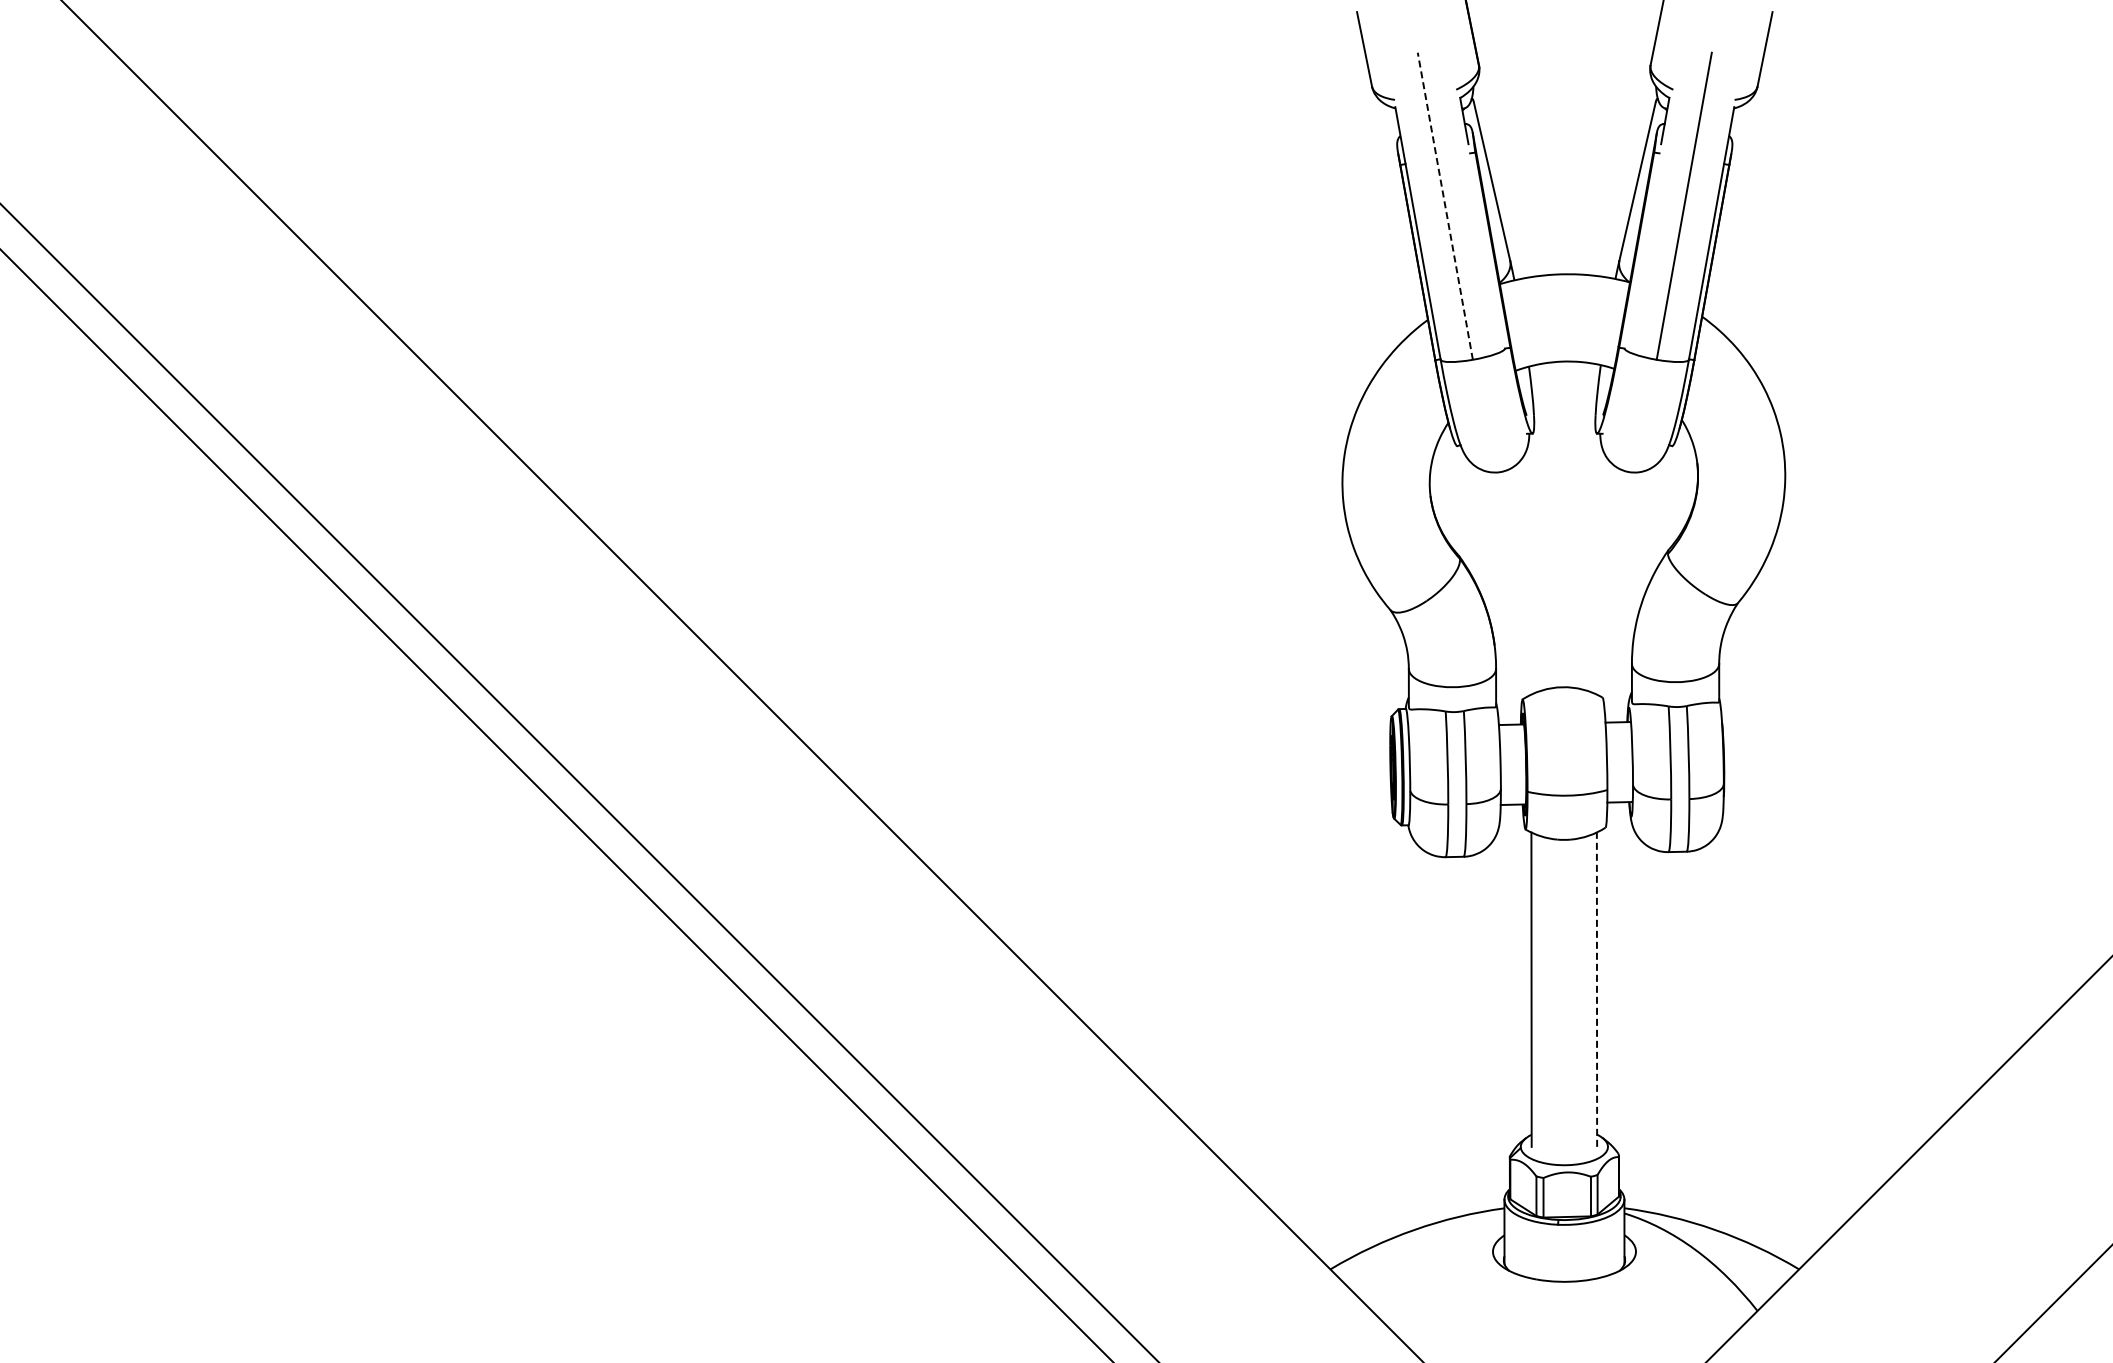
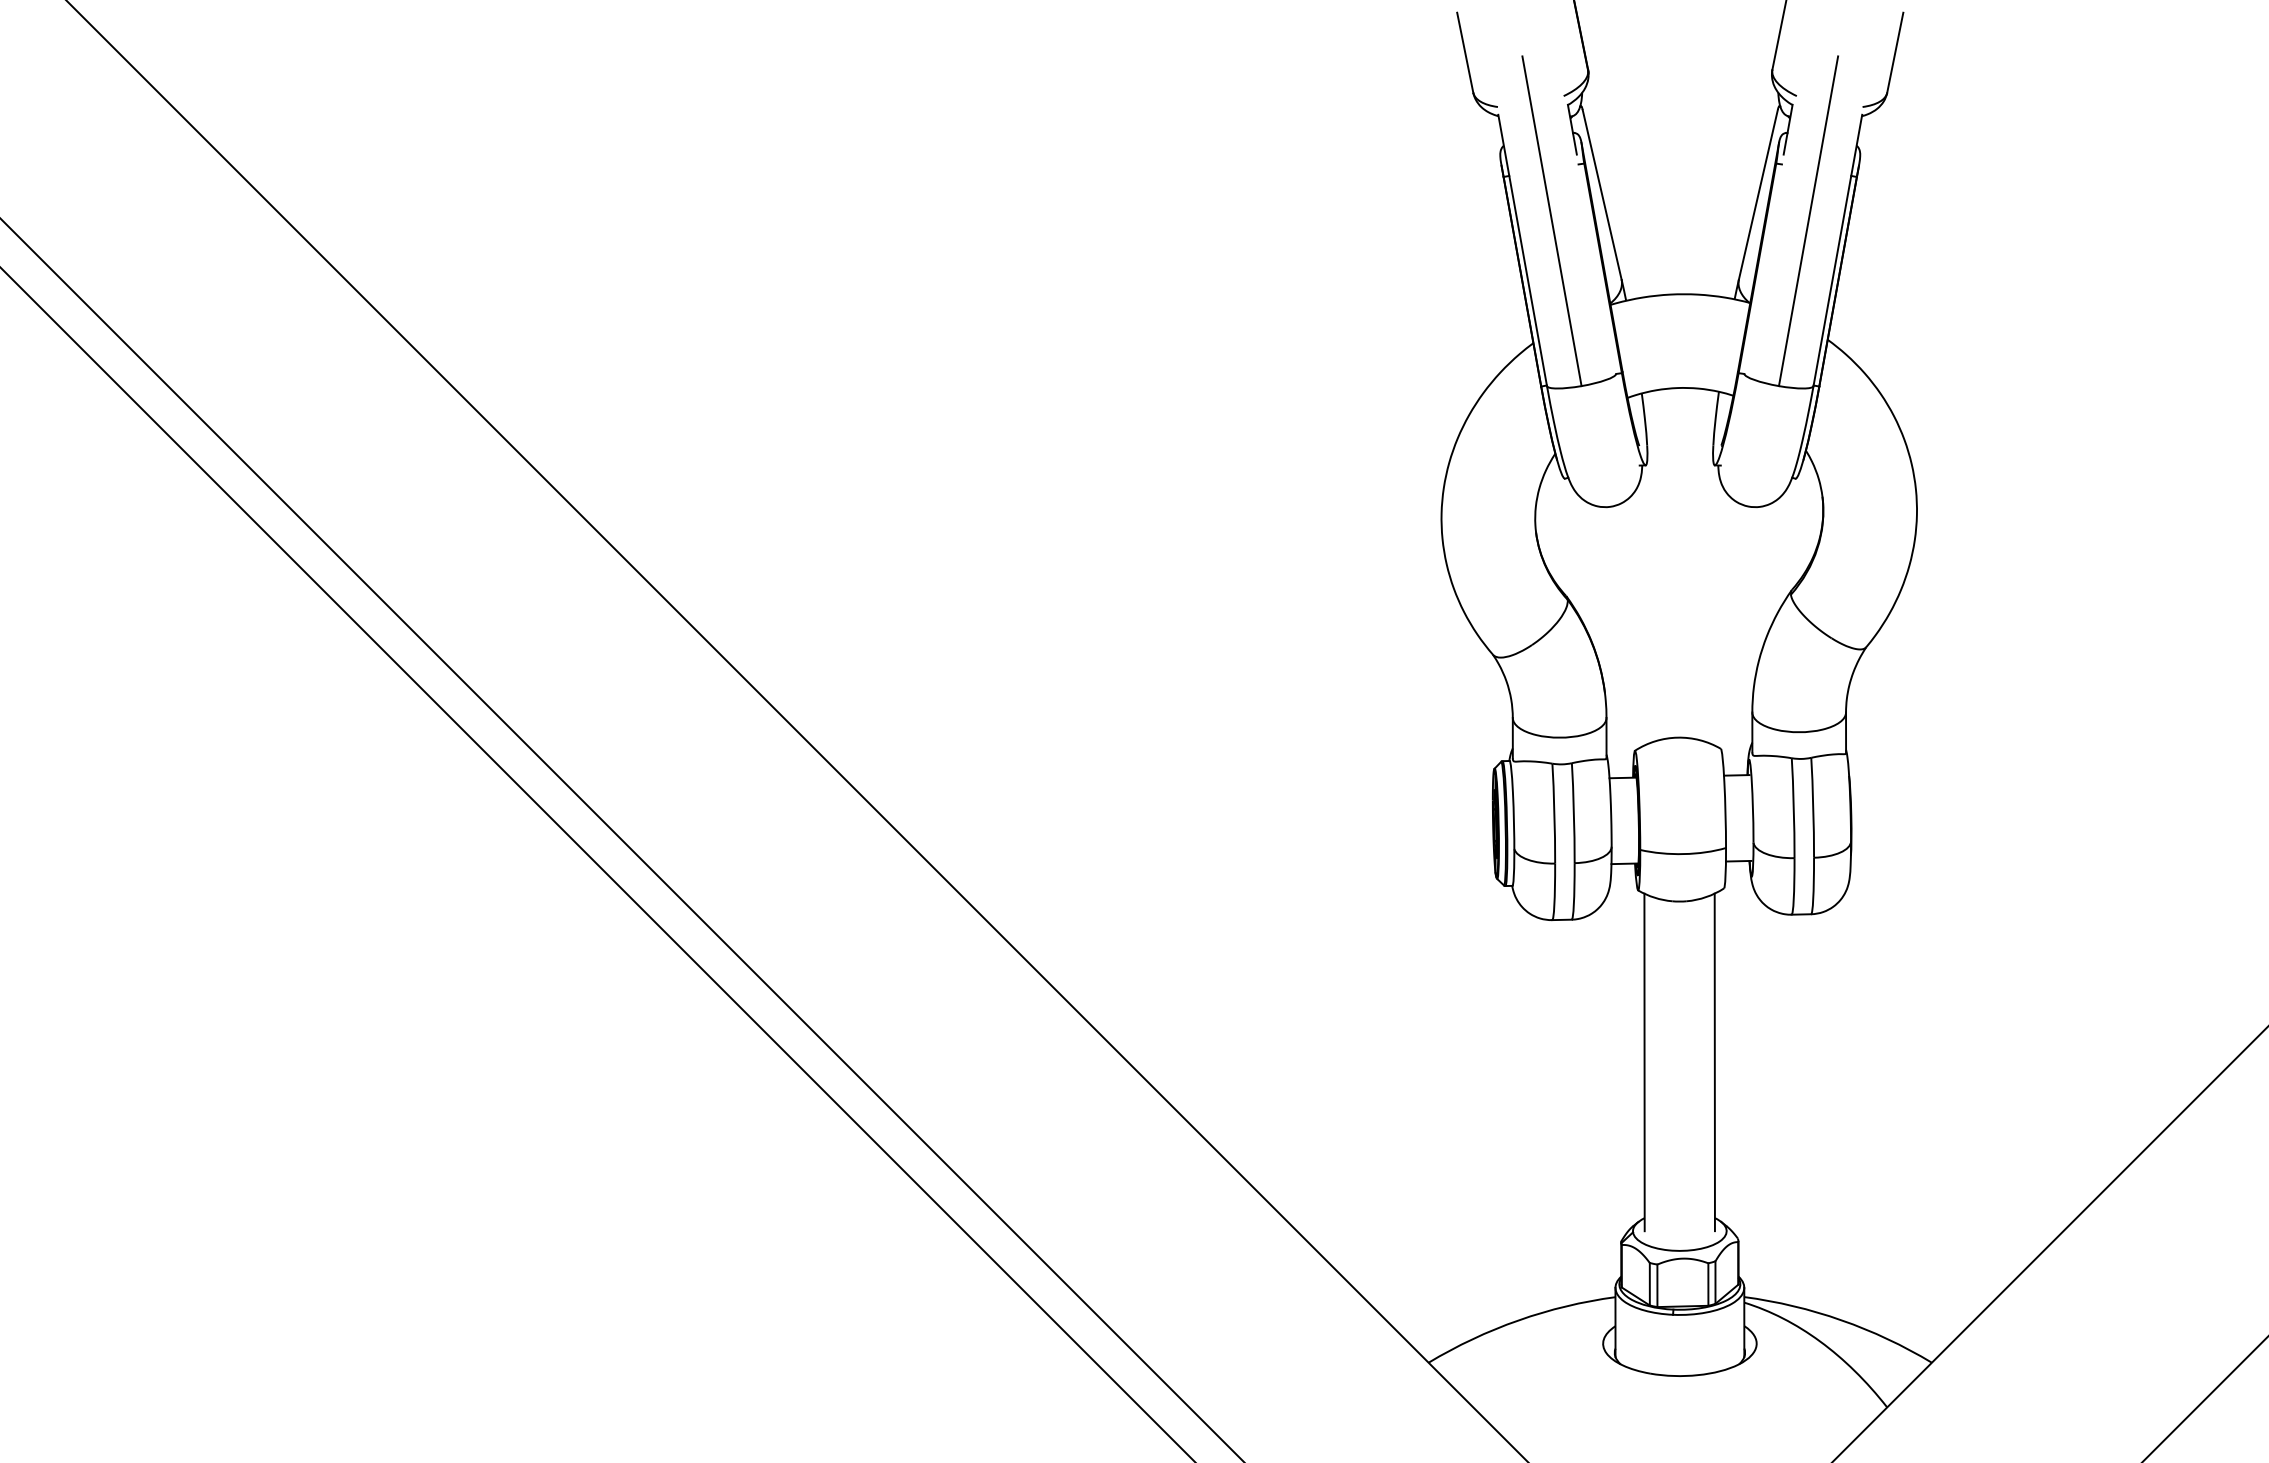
line: (1445, 206) -> (1552, 221), dashed -> solid
line: (1596, 989) -> (1714, 1062), dashed -> solid

